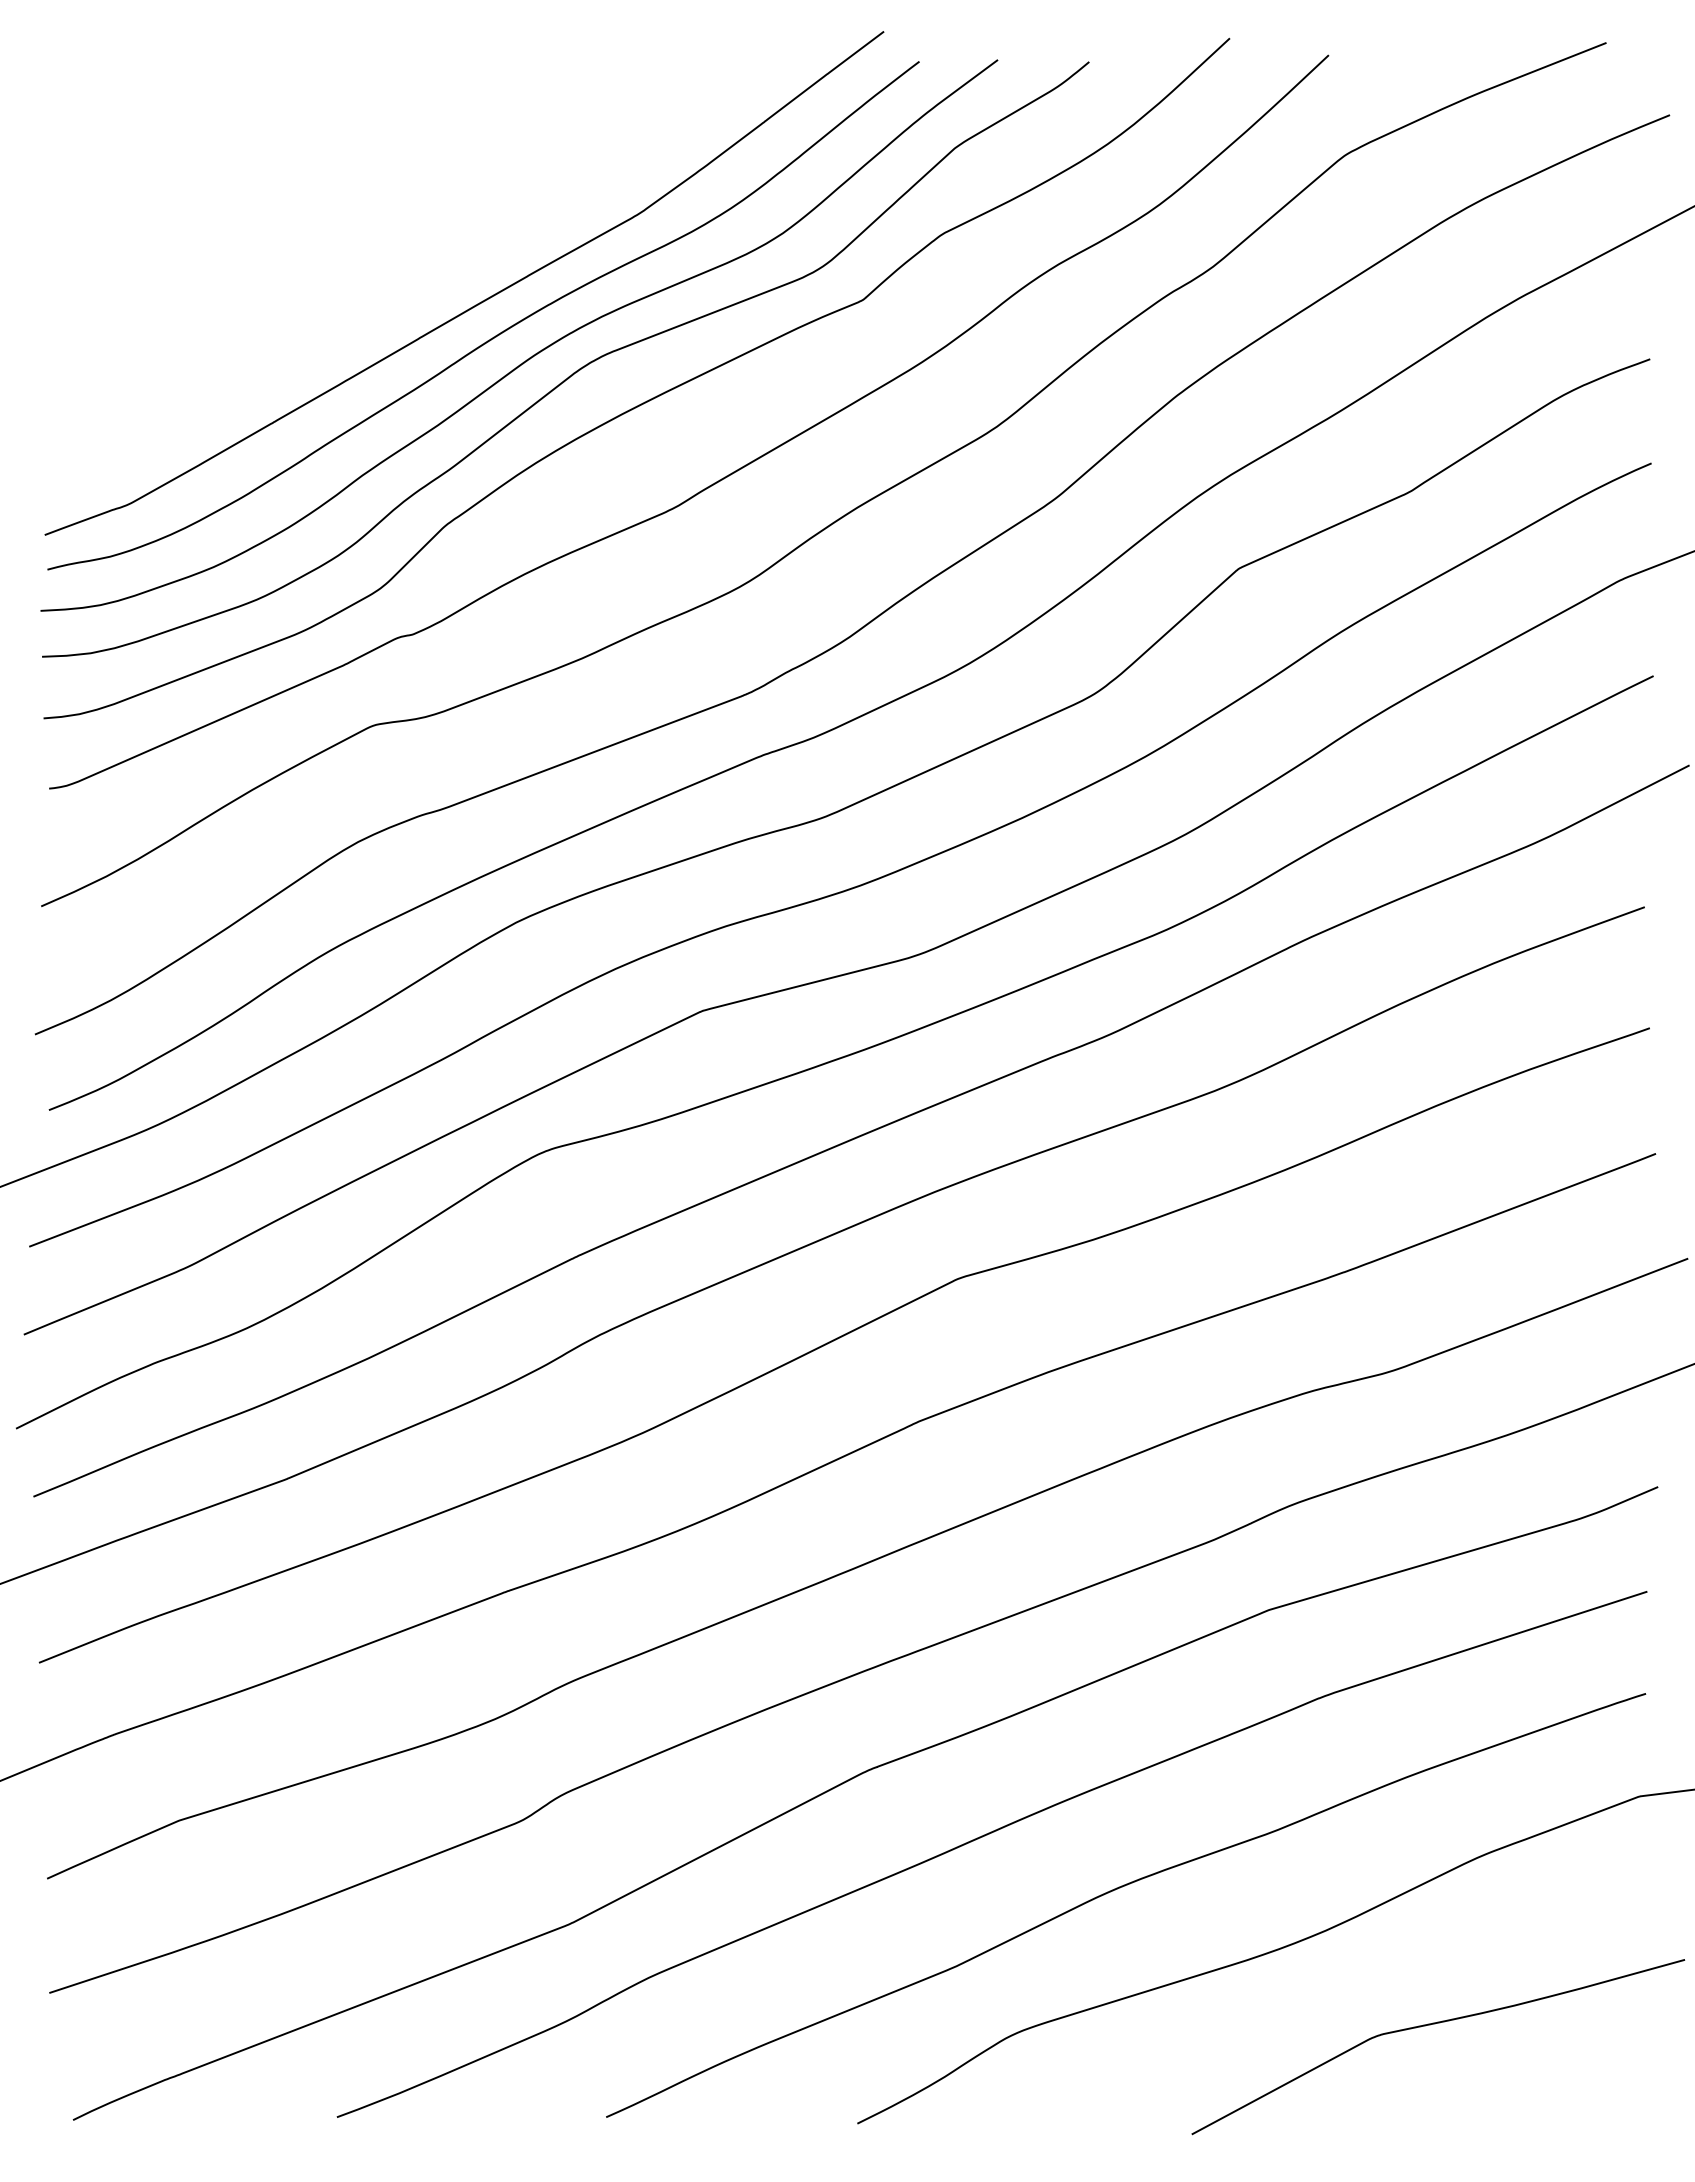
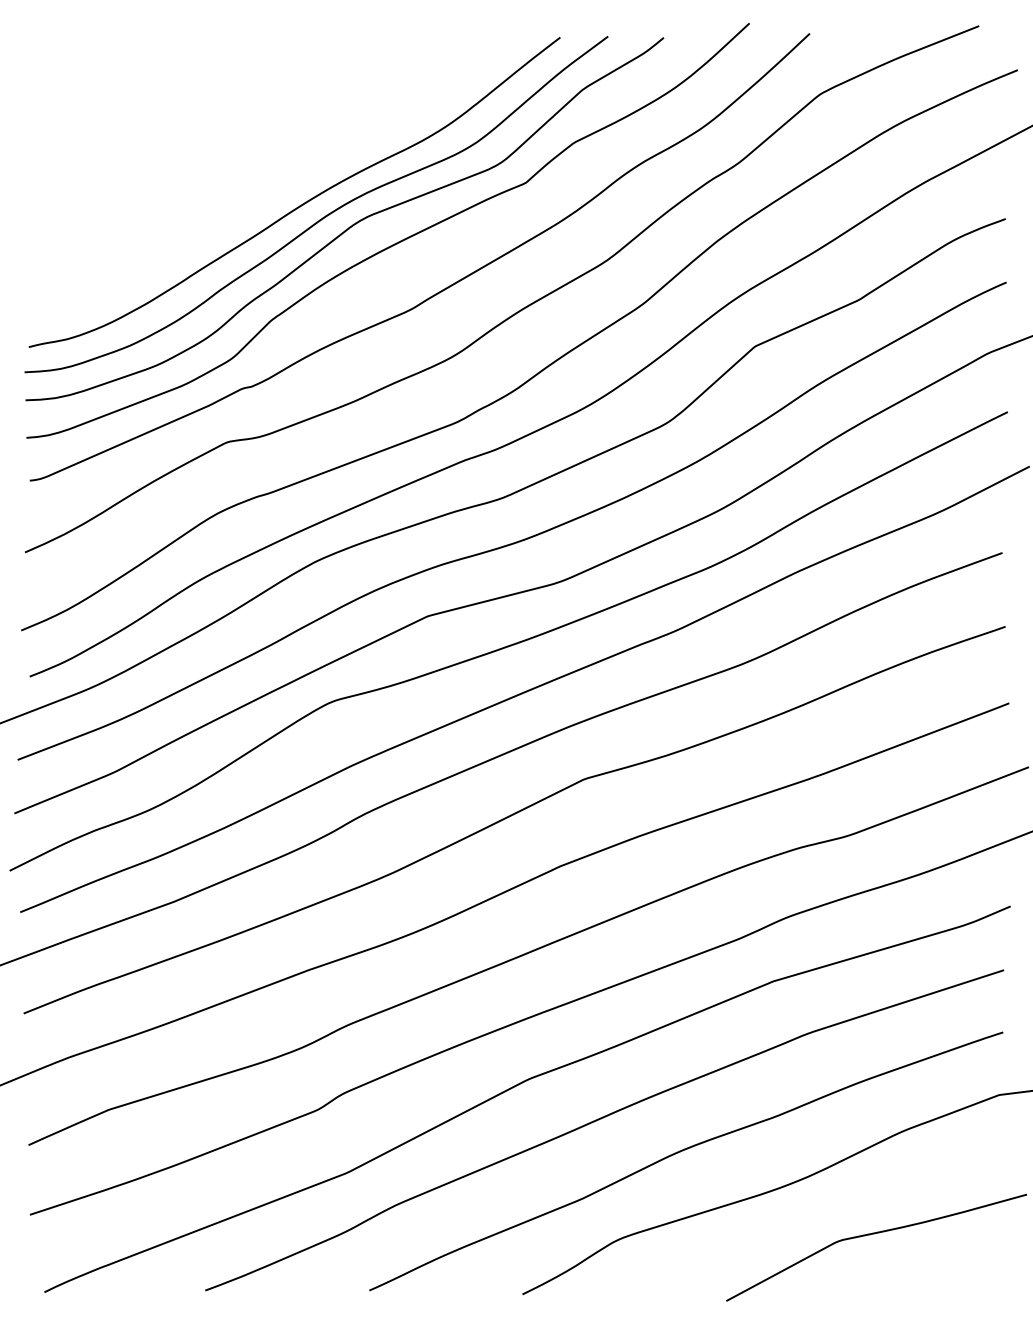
curve: (476, 302) -> (290, 184), removed

